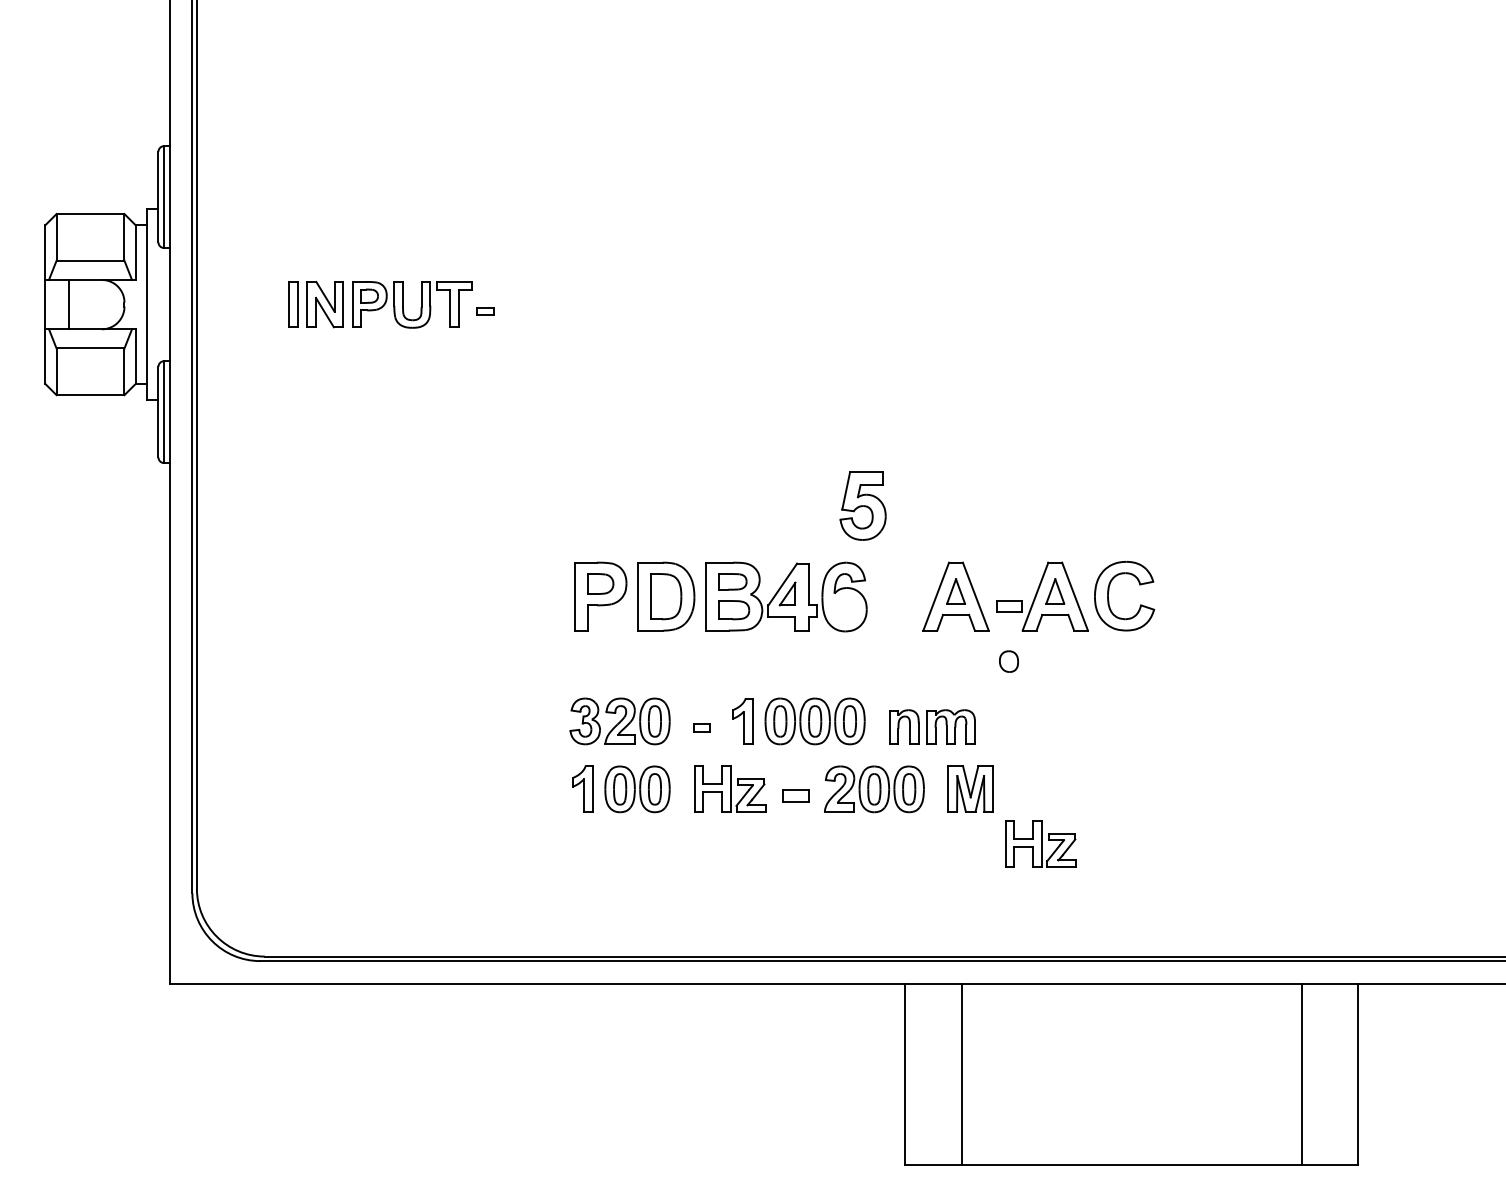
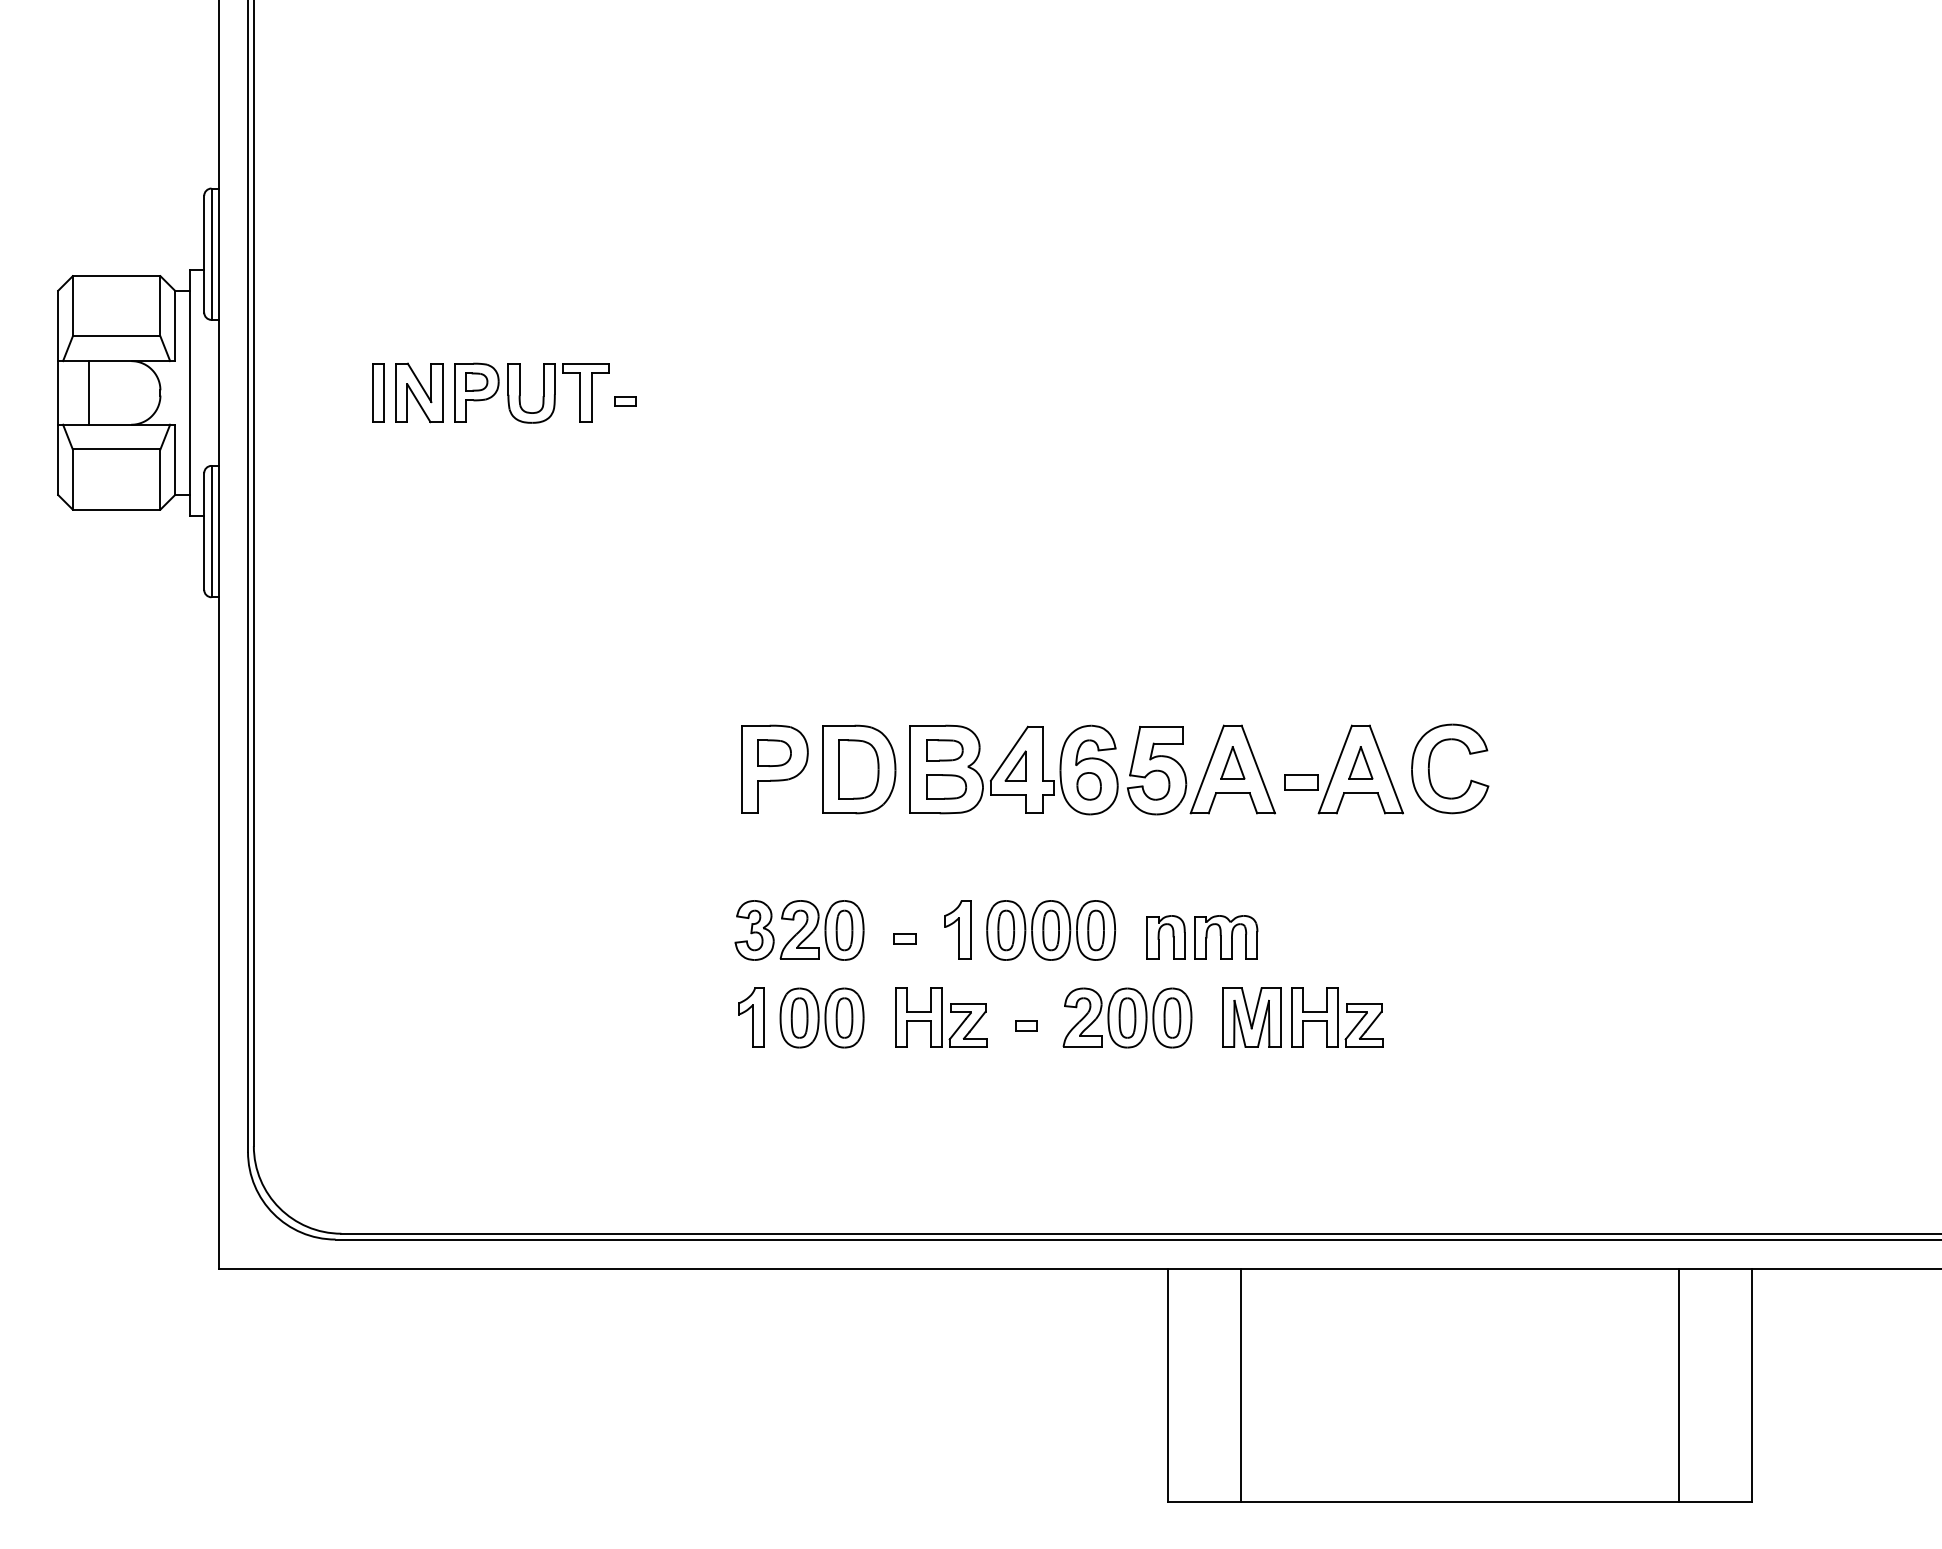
part: (863, 505) -> (1157, 770), moved
part: (1008, 661) -> (1088, 786), moved
part: (796, 795) -> (1026, 1025), size x0.62
part: (1041, 843) -> (1337, 1017), moved

